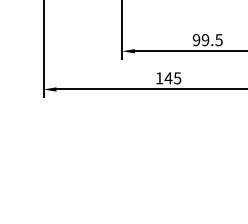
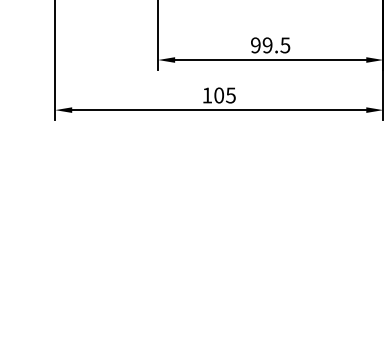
text: (168, 78) -> (218, 95), 145 -> 105

